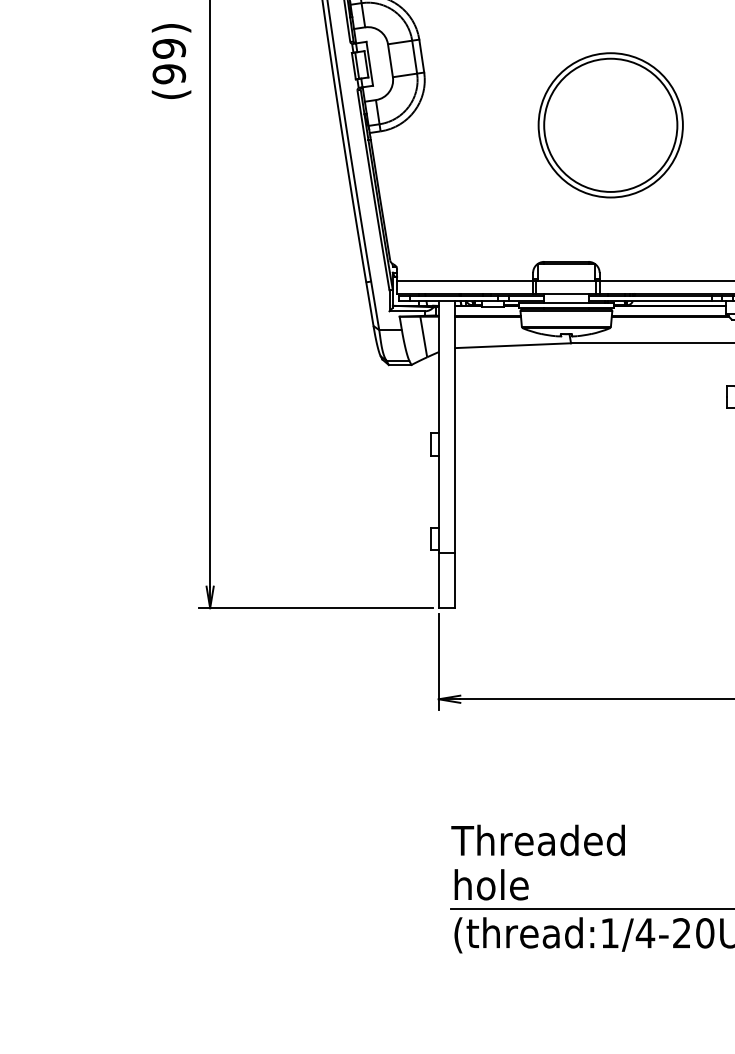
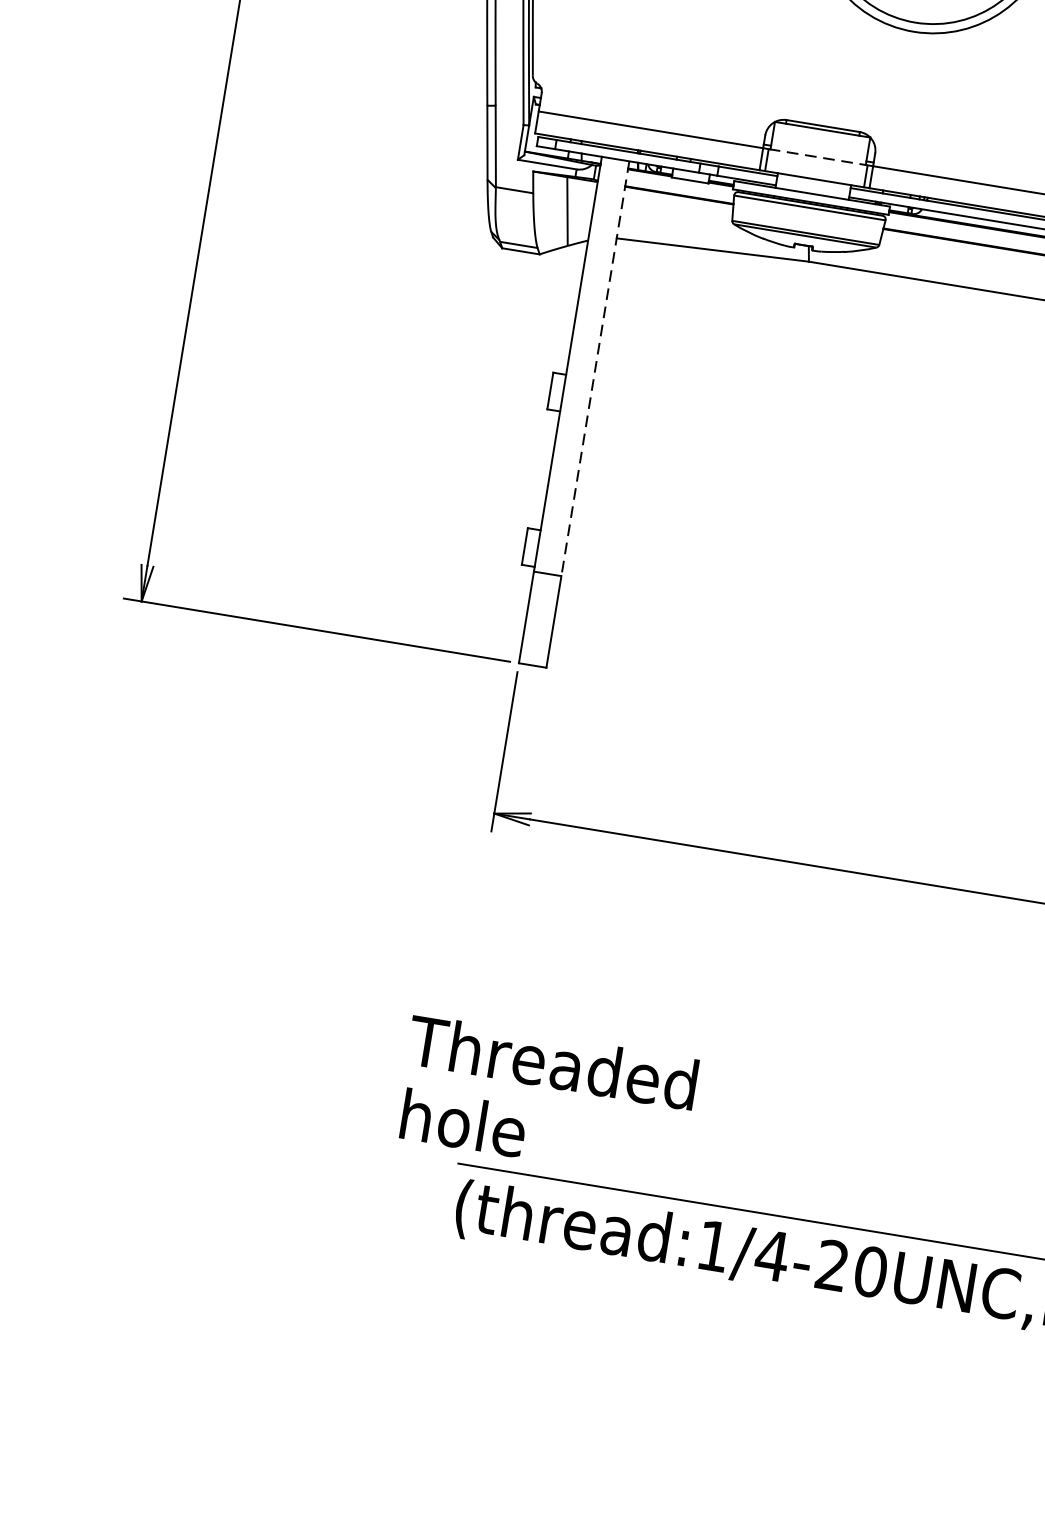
line: (566, 280) -> (818, 156), solid -> dashed
line: (455, 427) -> (595, 369), solid -> dashed
text: (537, 862) -> (545, 1098), moved

